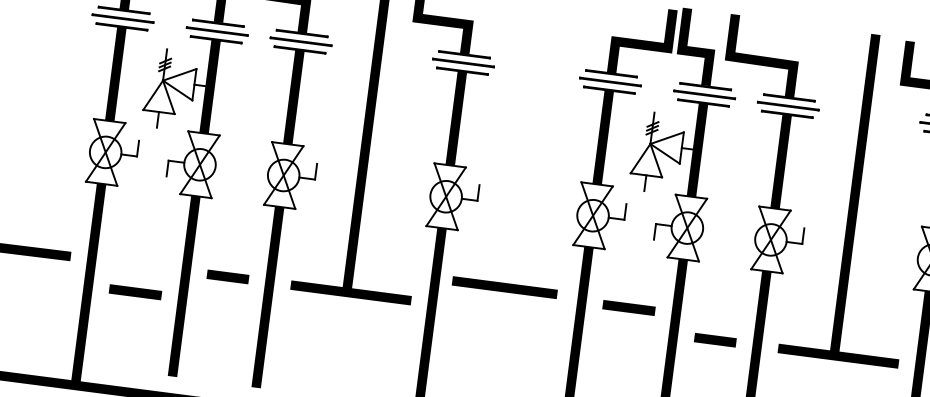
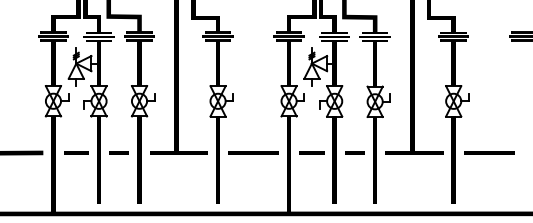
line: (504, 286) -> (253, 152), moved
line: (136, 291) -> (76, 152), moved
line: (628, 307) -> (311, 152), moved

